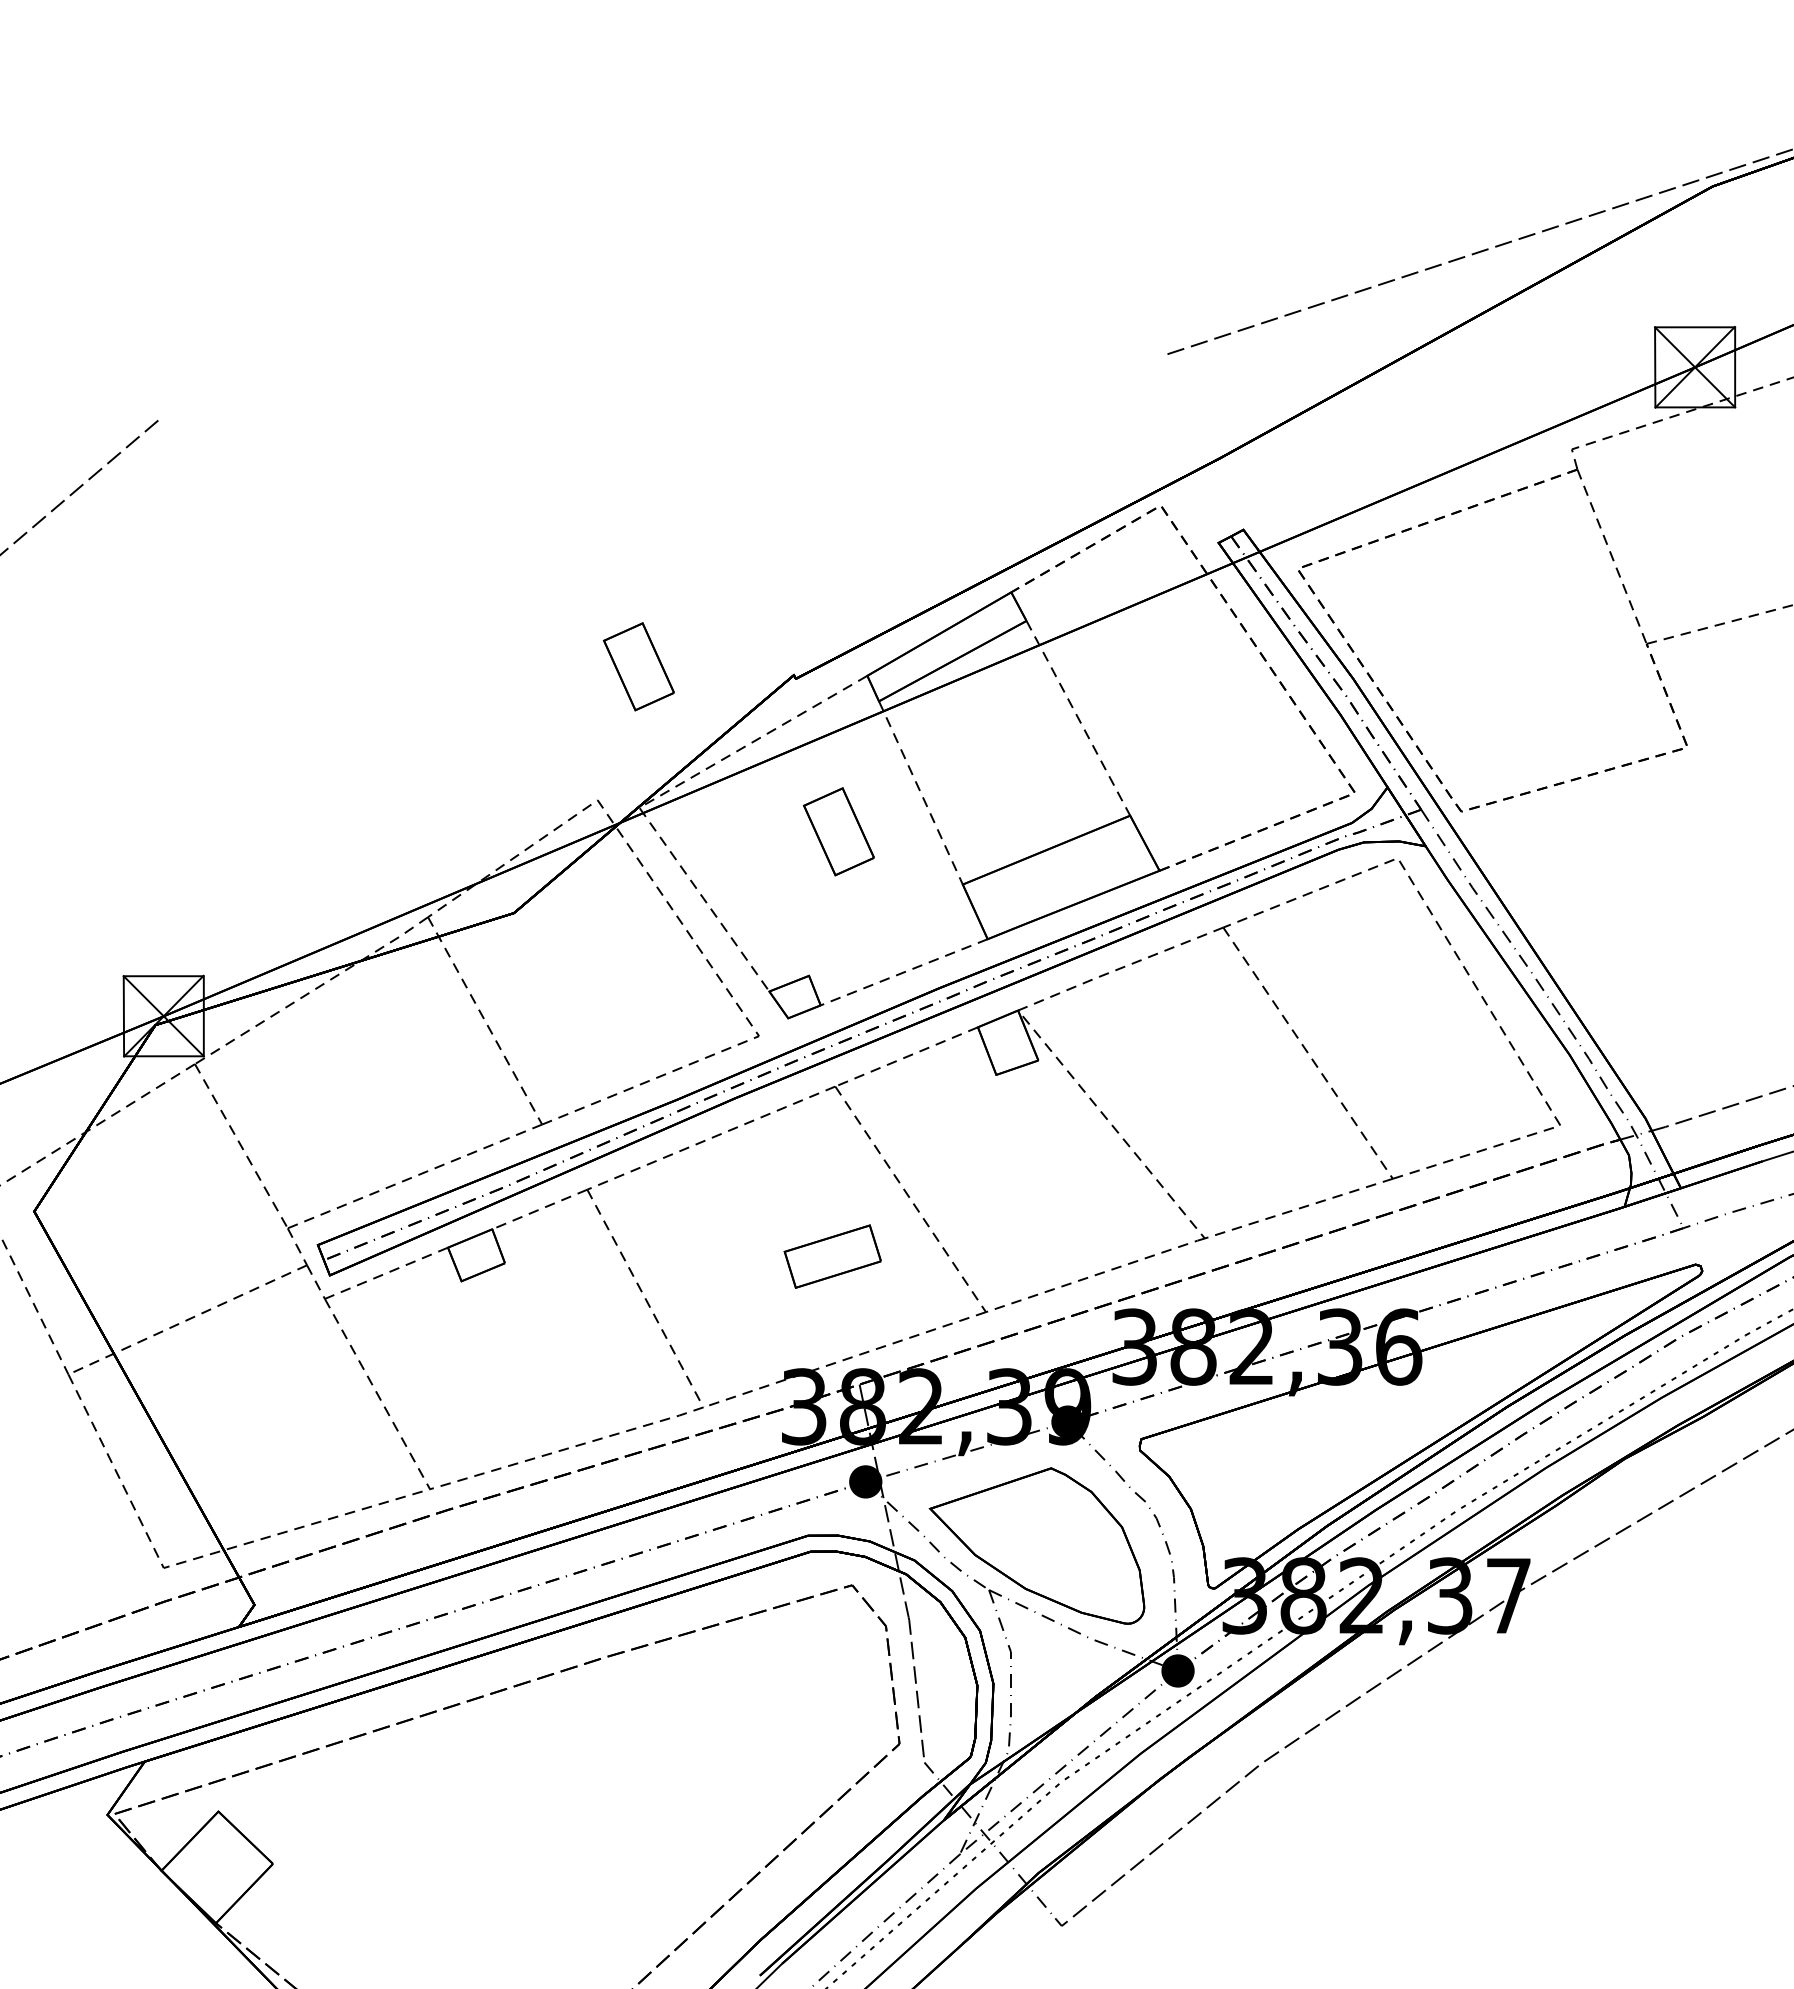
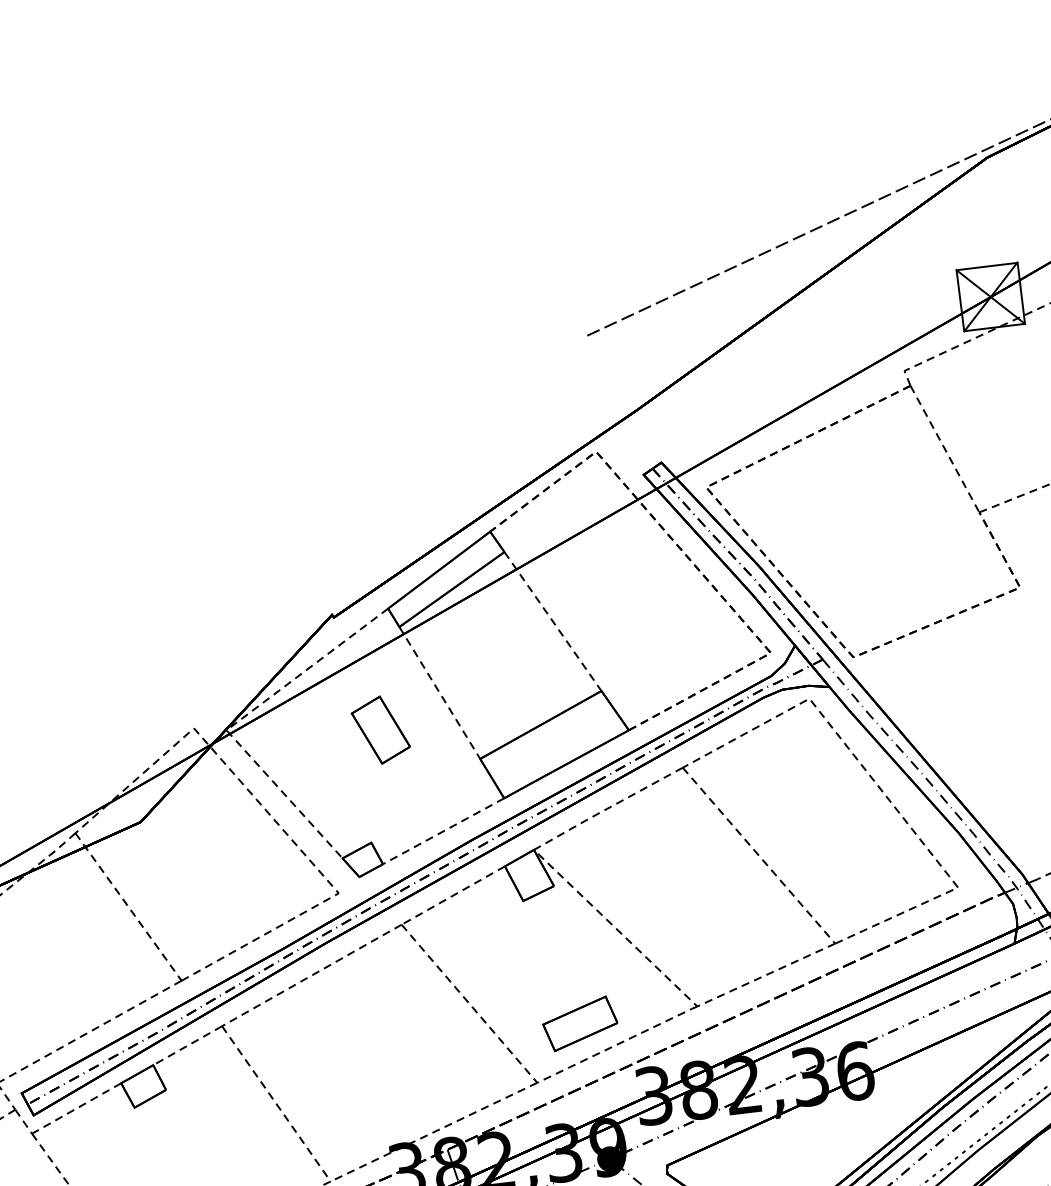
part: (638, 666) -> (212, 622), removed
part: (832, 1256) -> (580, 1023), moved

